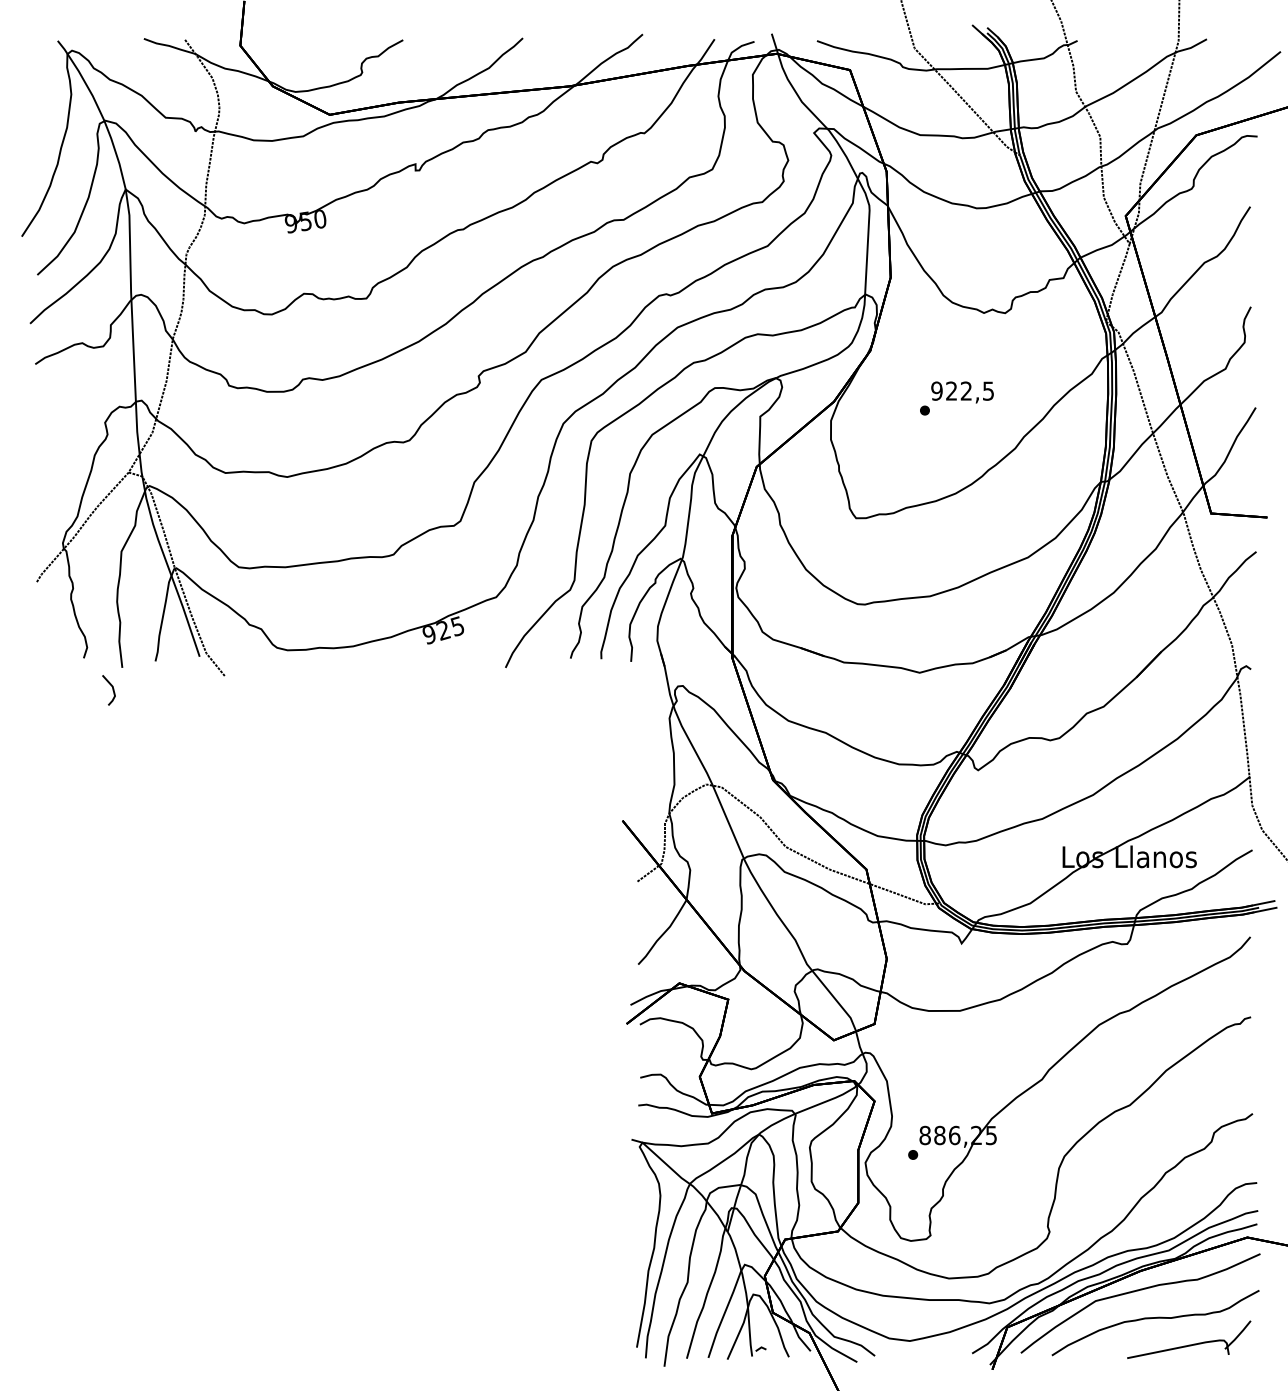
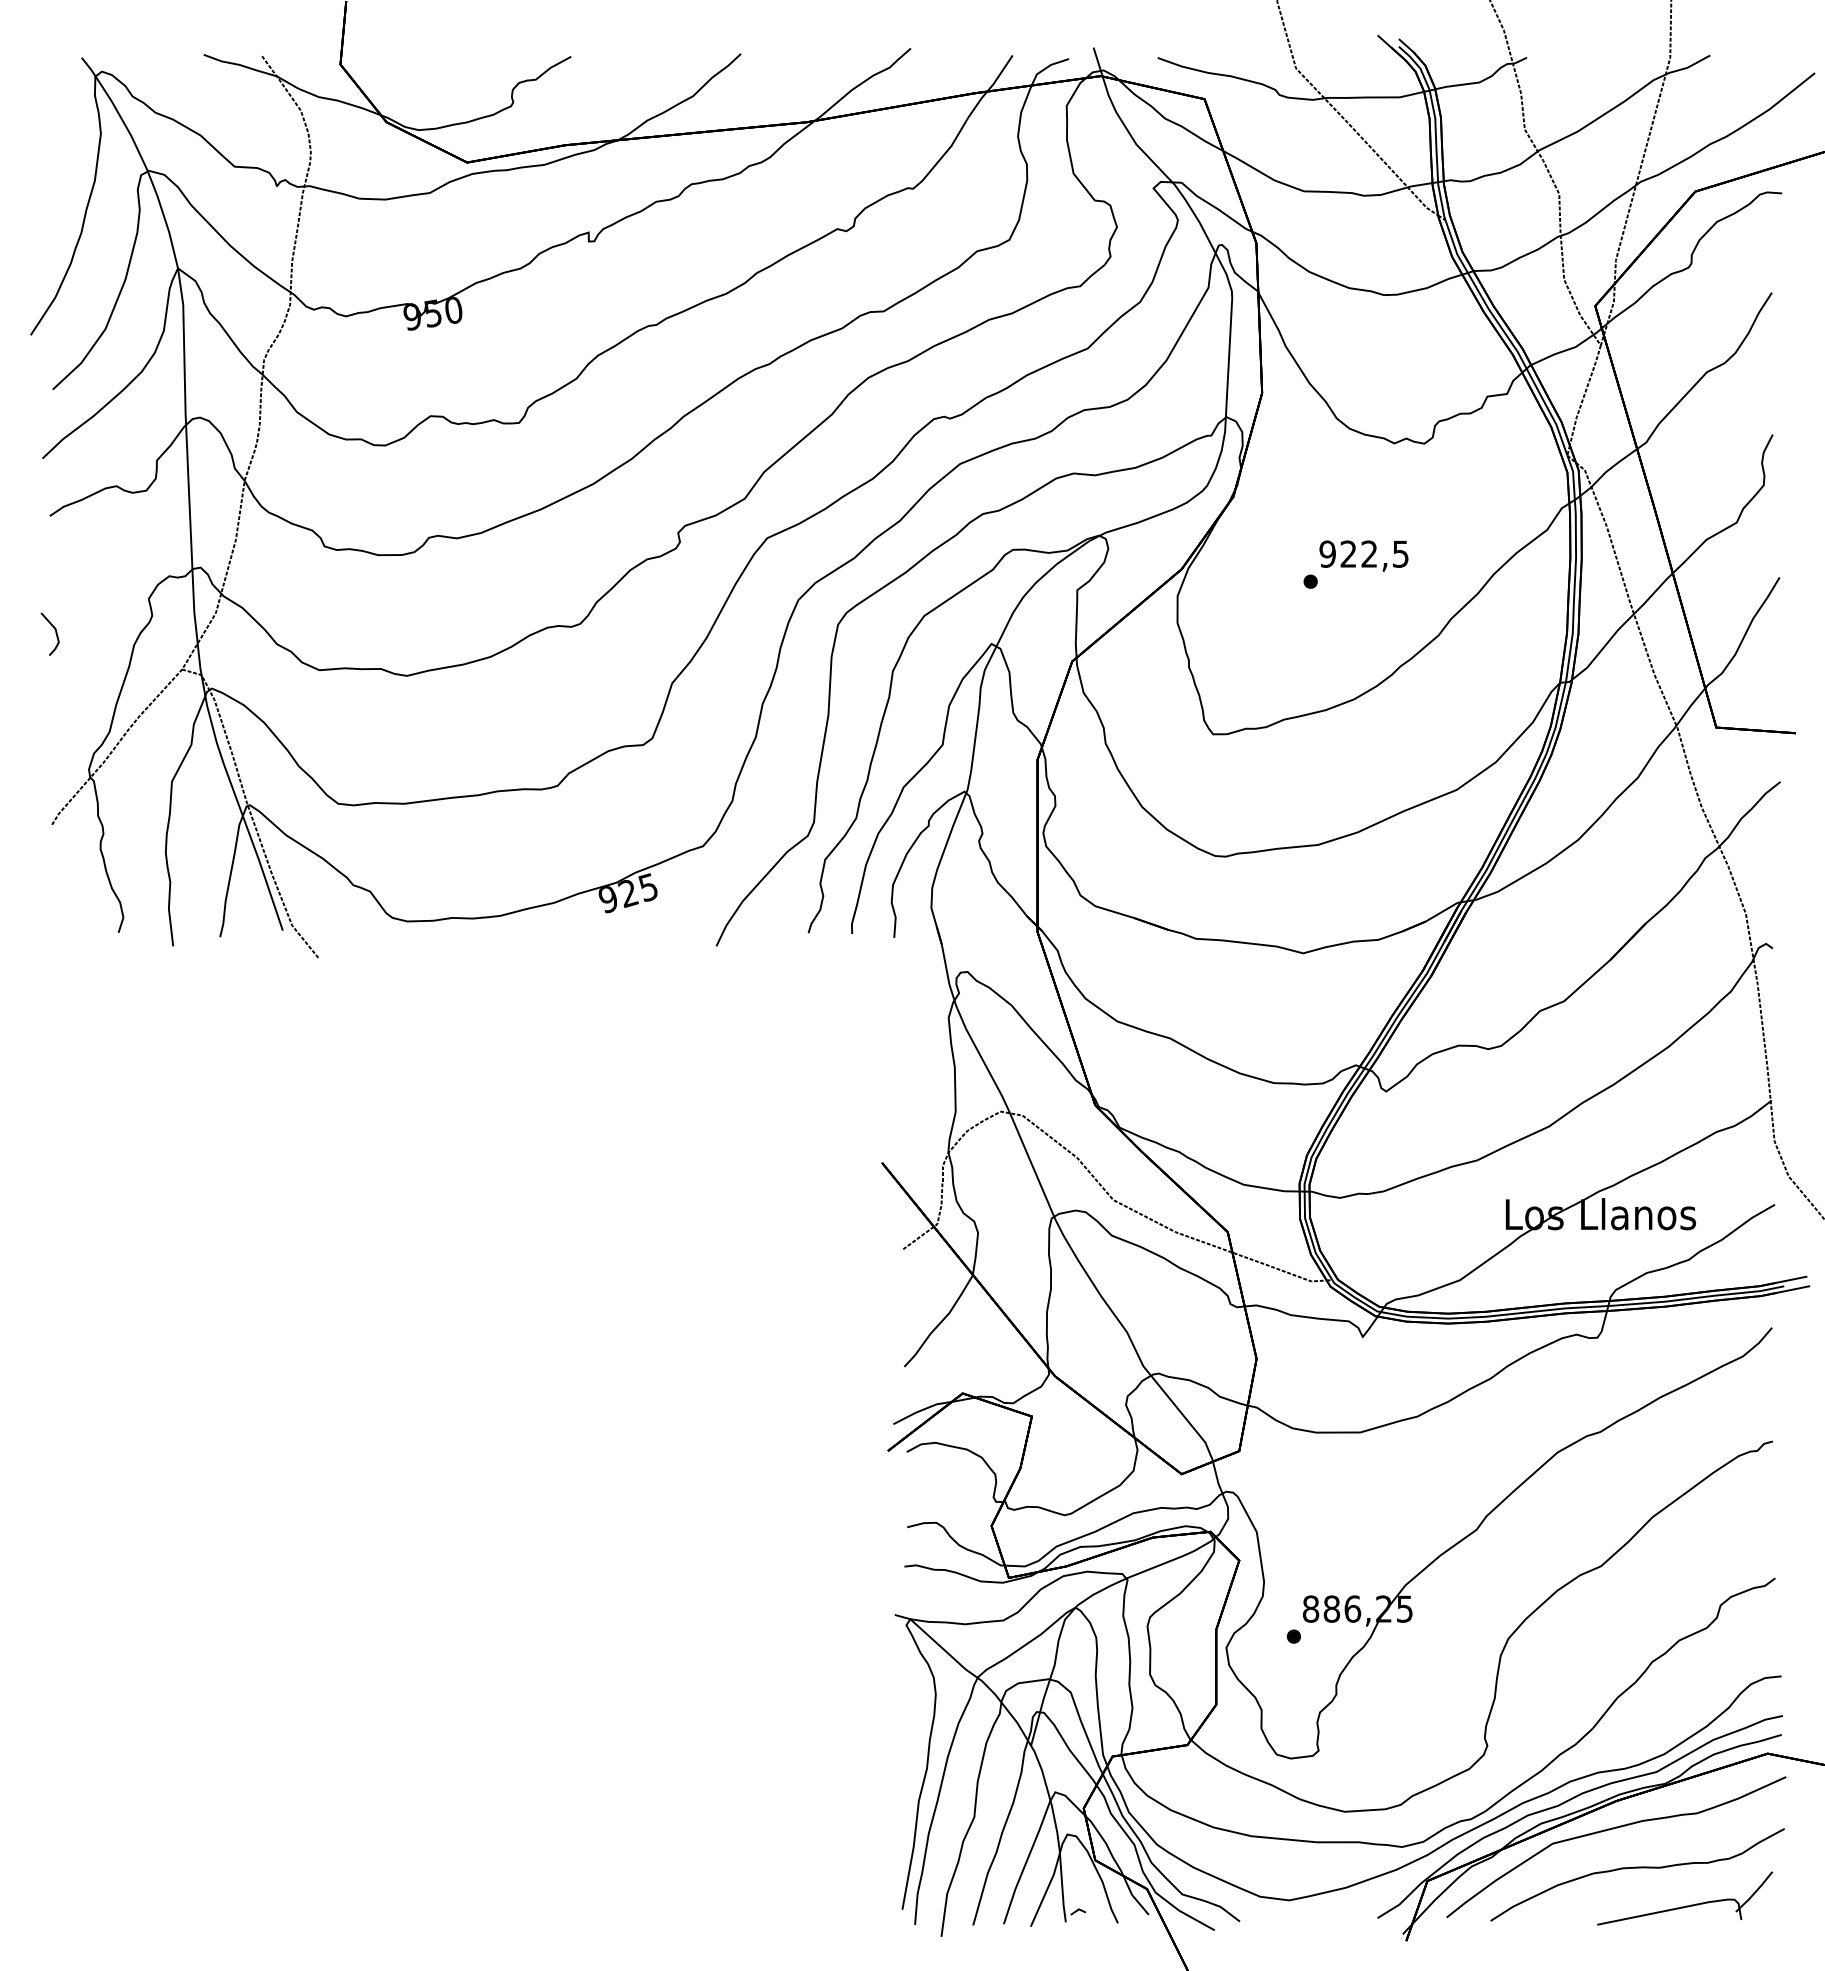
line: (112, 689) -> (55, 633), moved

